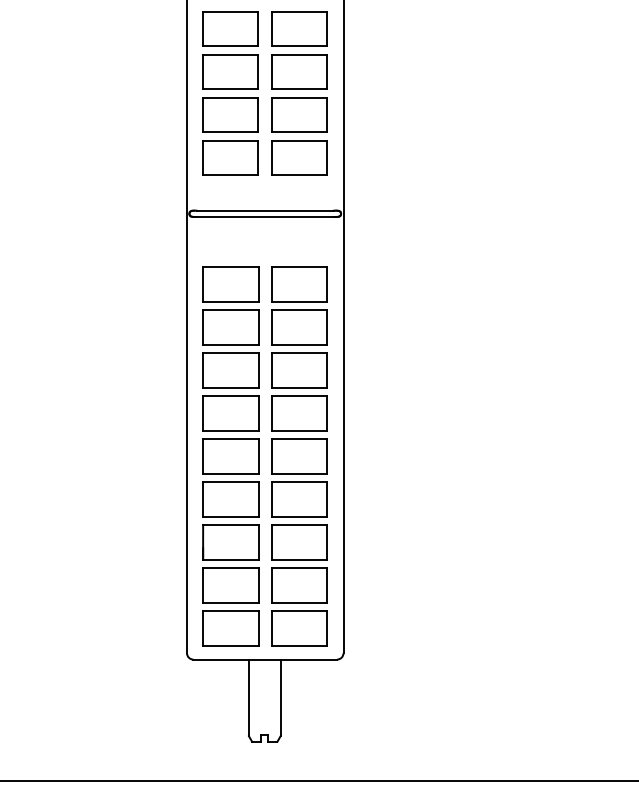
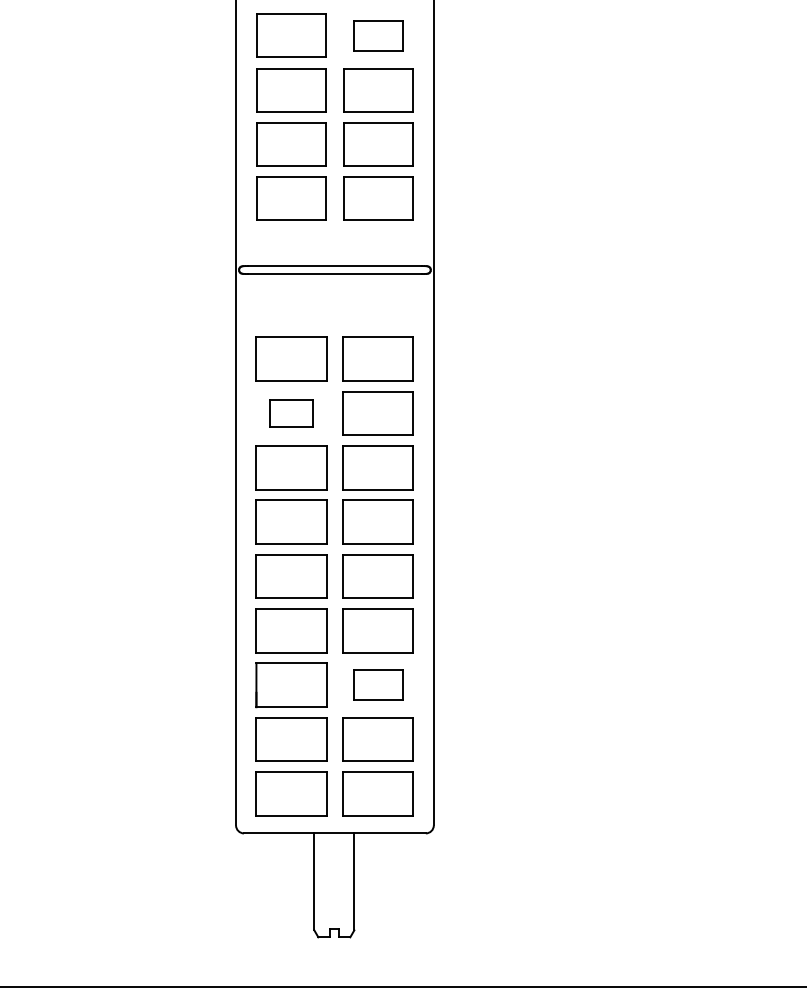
part: (299, 28) -> (378, 35), size x0.7
part: (230, 327) -> (291, 413), size x0.6
part: (298, 541) -> (377, 684), size x0.7

